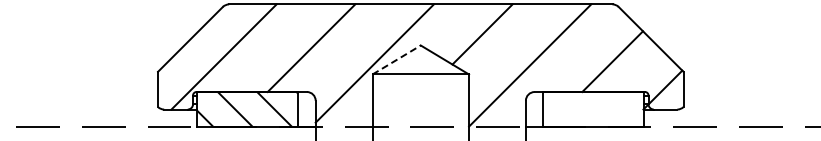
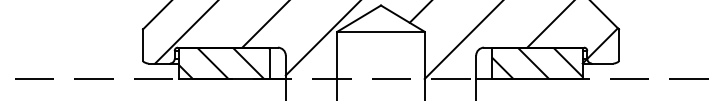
line: (397, 59) -> (359, 18), dashed -> solid
hatch: (593, 109) -> (537, 63), added

